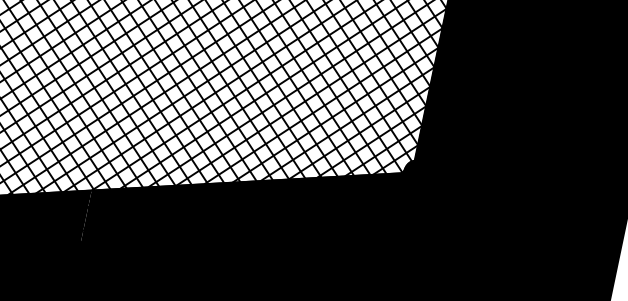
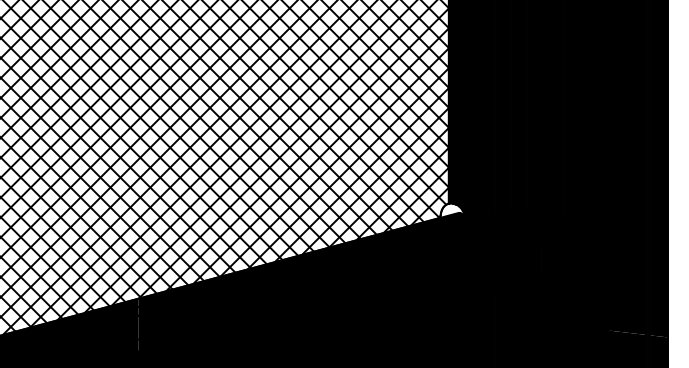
fill: (416, 169) -> (452, 211), removed

